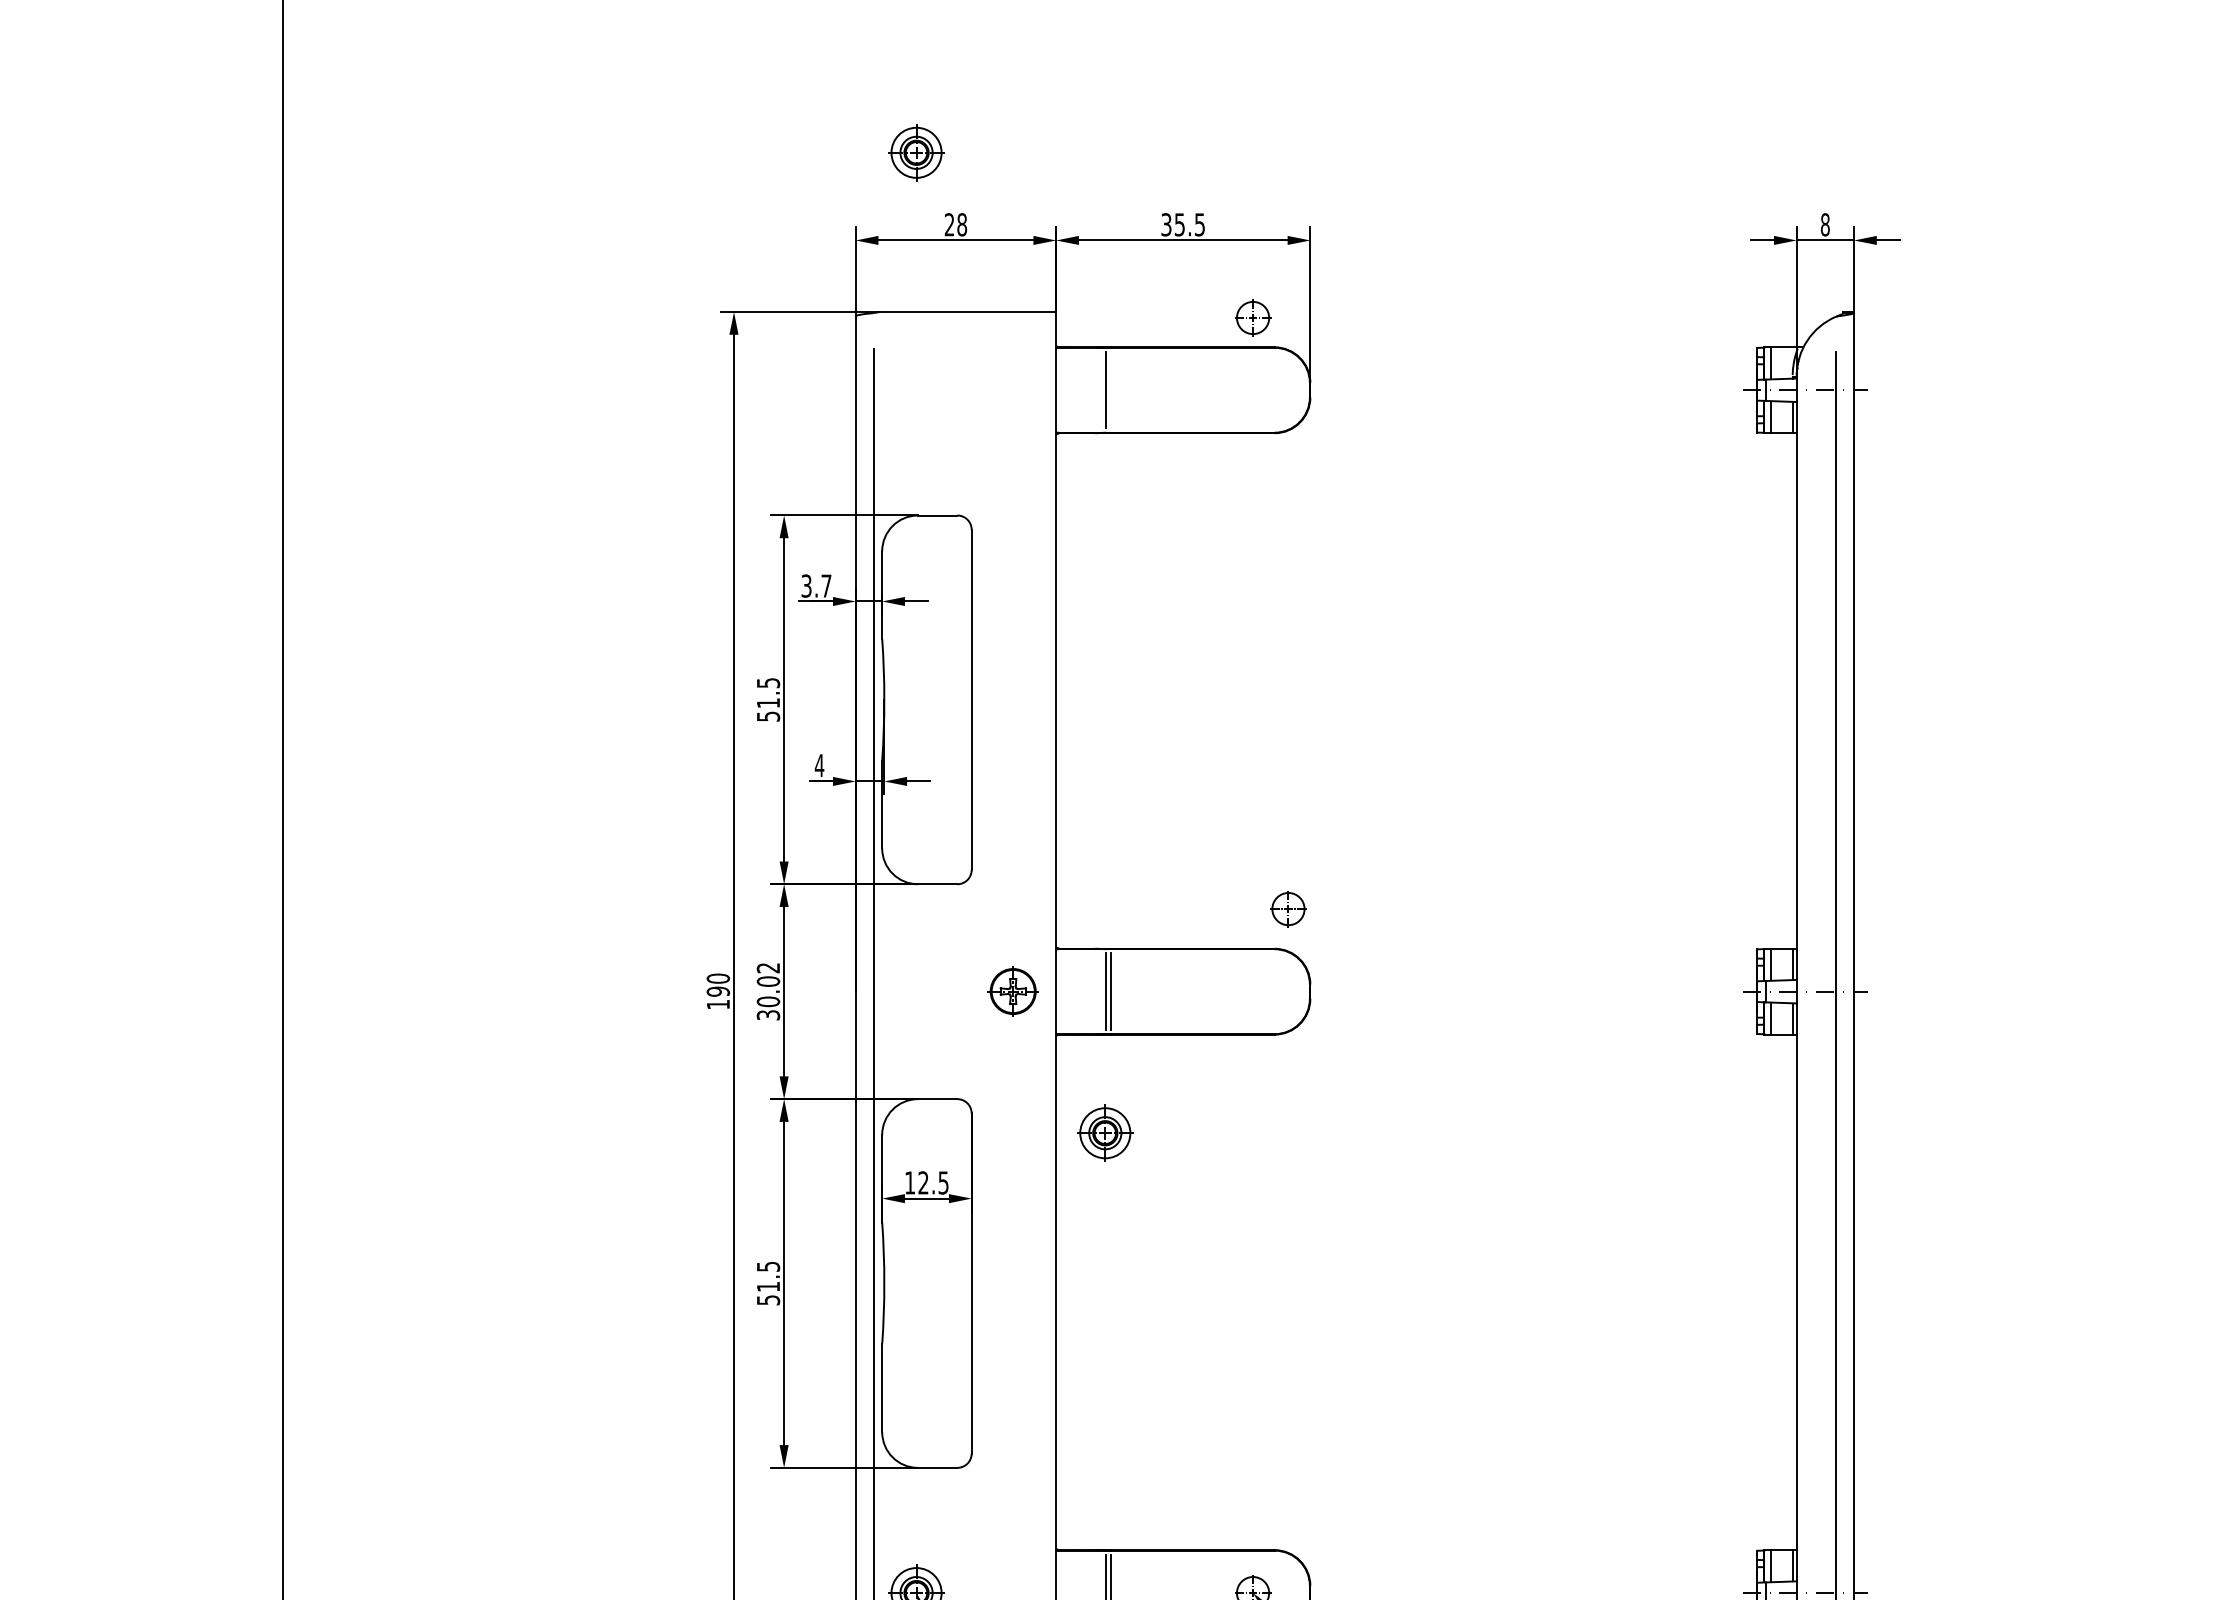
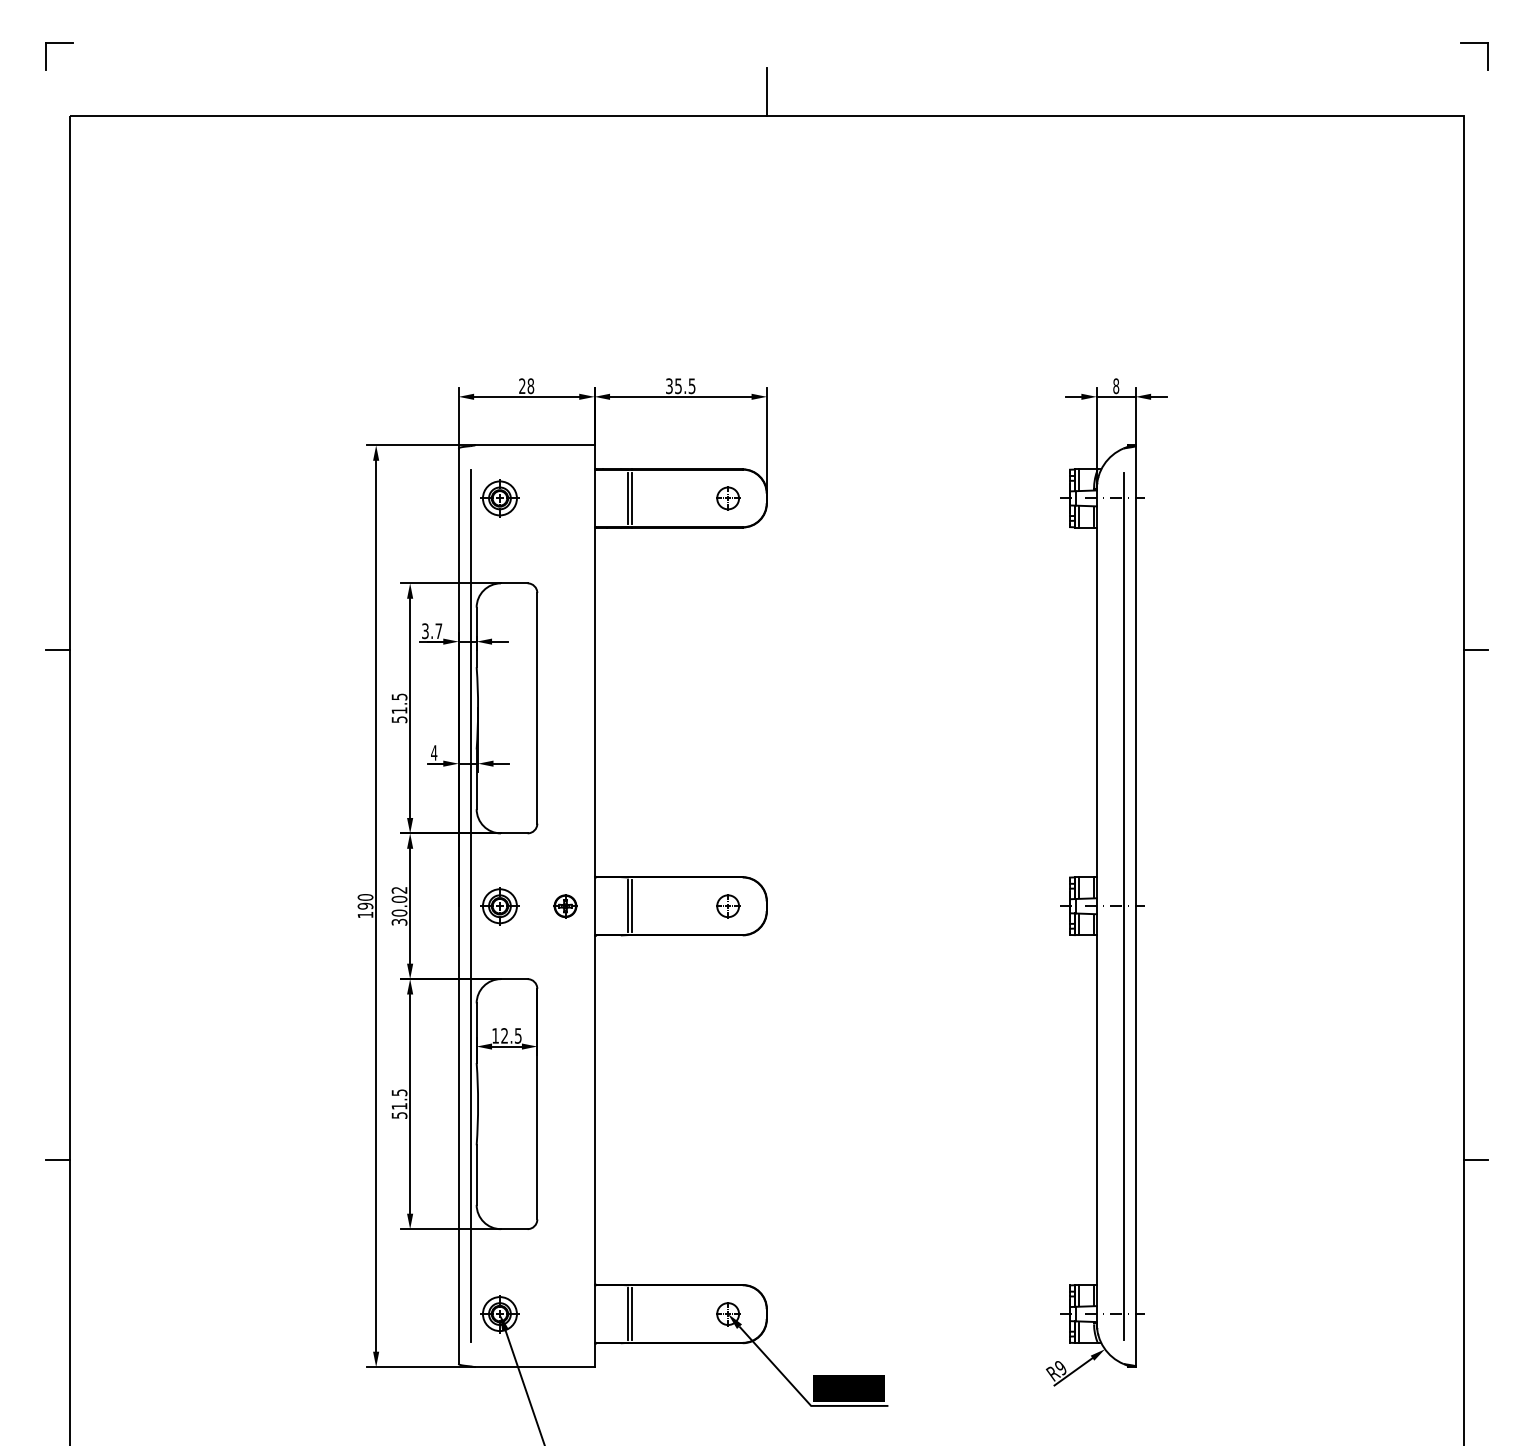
part: (915, 152) -> (499, 498), moved
part: (1253, 318) -> (728, 498), moved
line: (1110, 390) -> (631, 498), added
line: (265, 614) -> (58, 650), added
part: (1288, 909) -> (728, 906), moved
part: (1013, 992) -> (565, 906), size x0.71
part: (1104, 1133) -> (499, 906), moved
line: (265, 1366) -> (58, 1160), added

